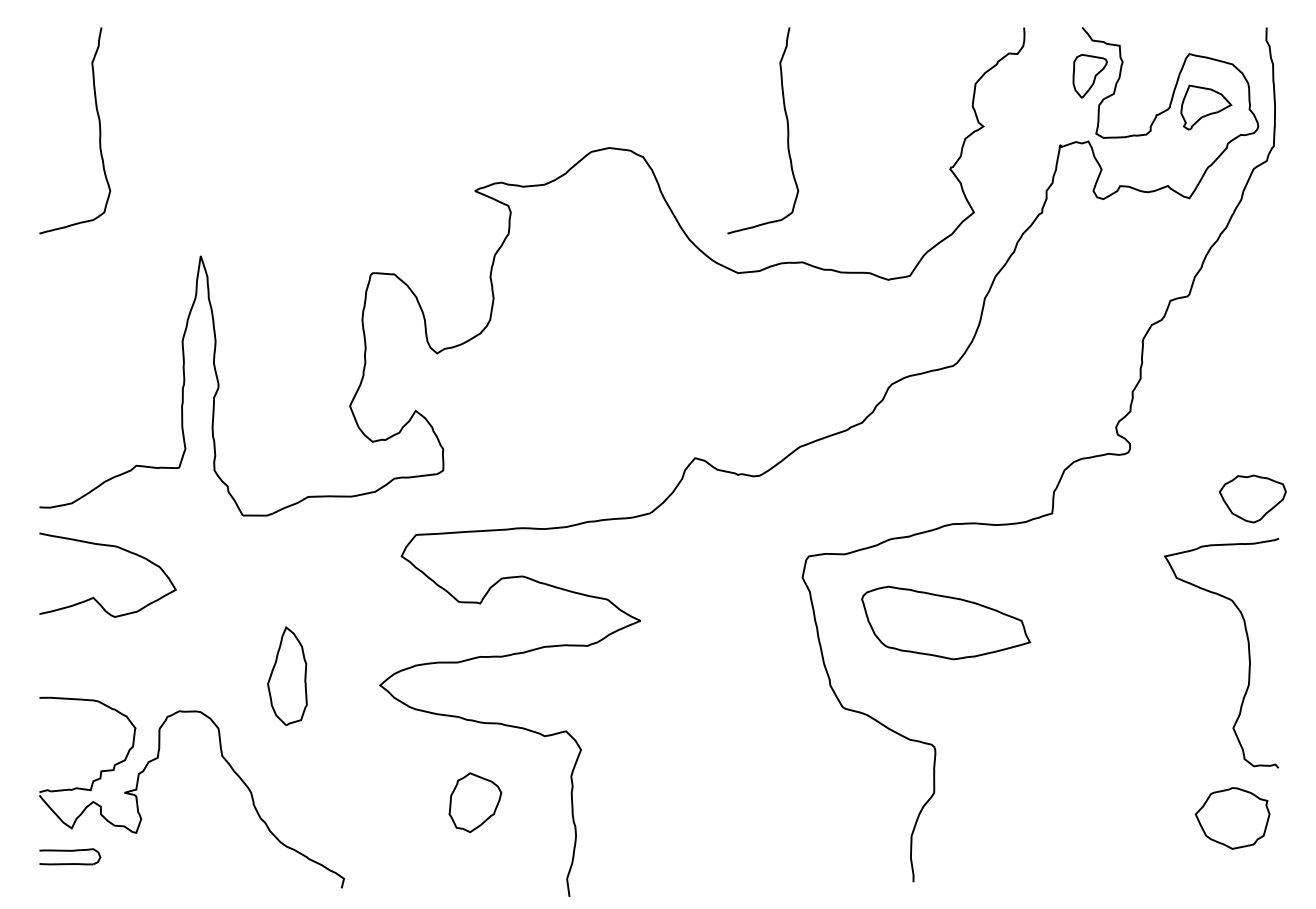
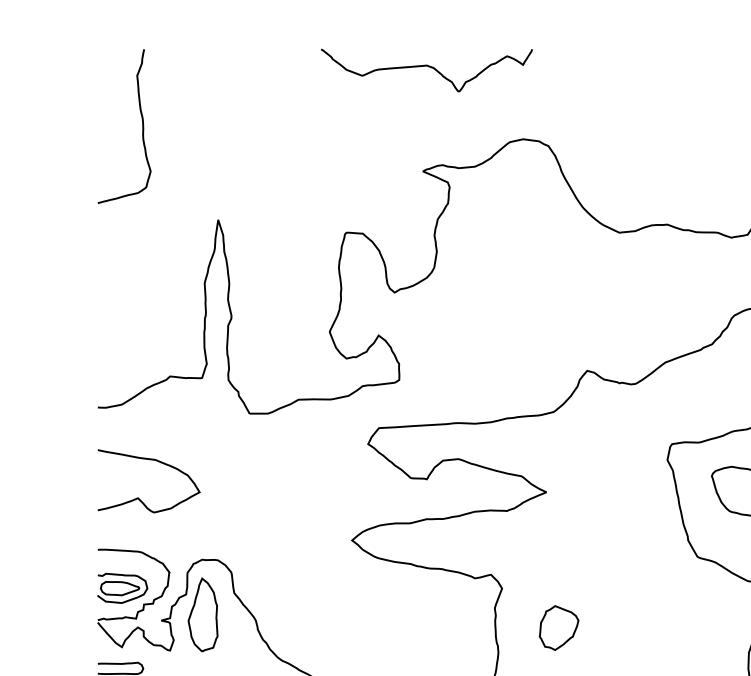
part: (480, 55) -> (427, 70), added
curve: (787, 130) -> (656, 126), removed
curve: (94, 597) -> (138, 497), moved
part: (287, 675) -> (203, 614), moved
part: (72, 749) -> (122, 588), added
part: (475, 802) -> (559, 627), moved

